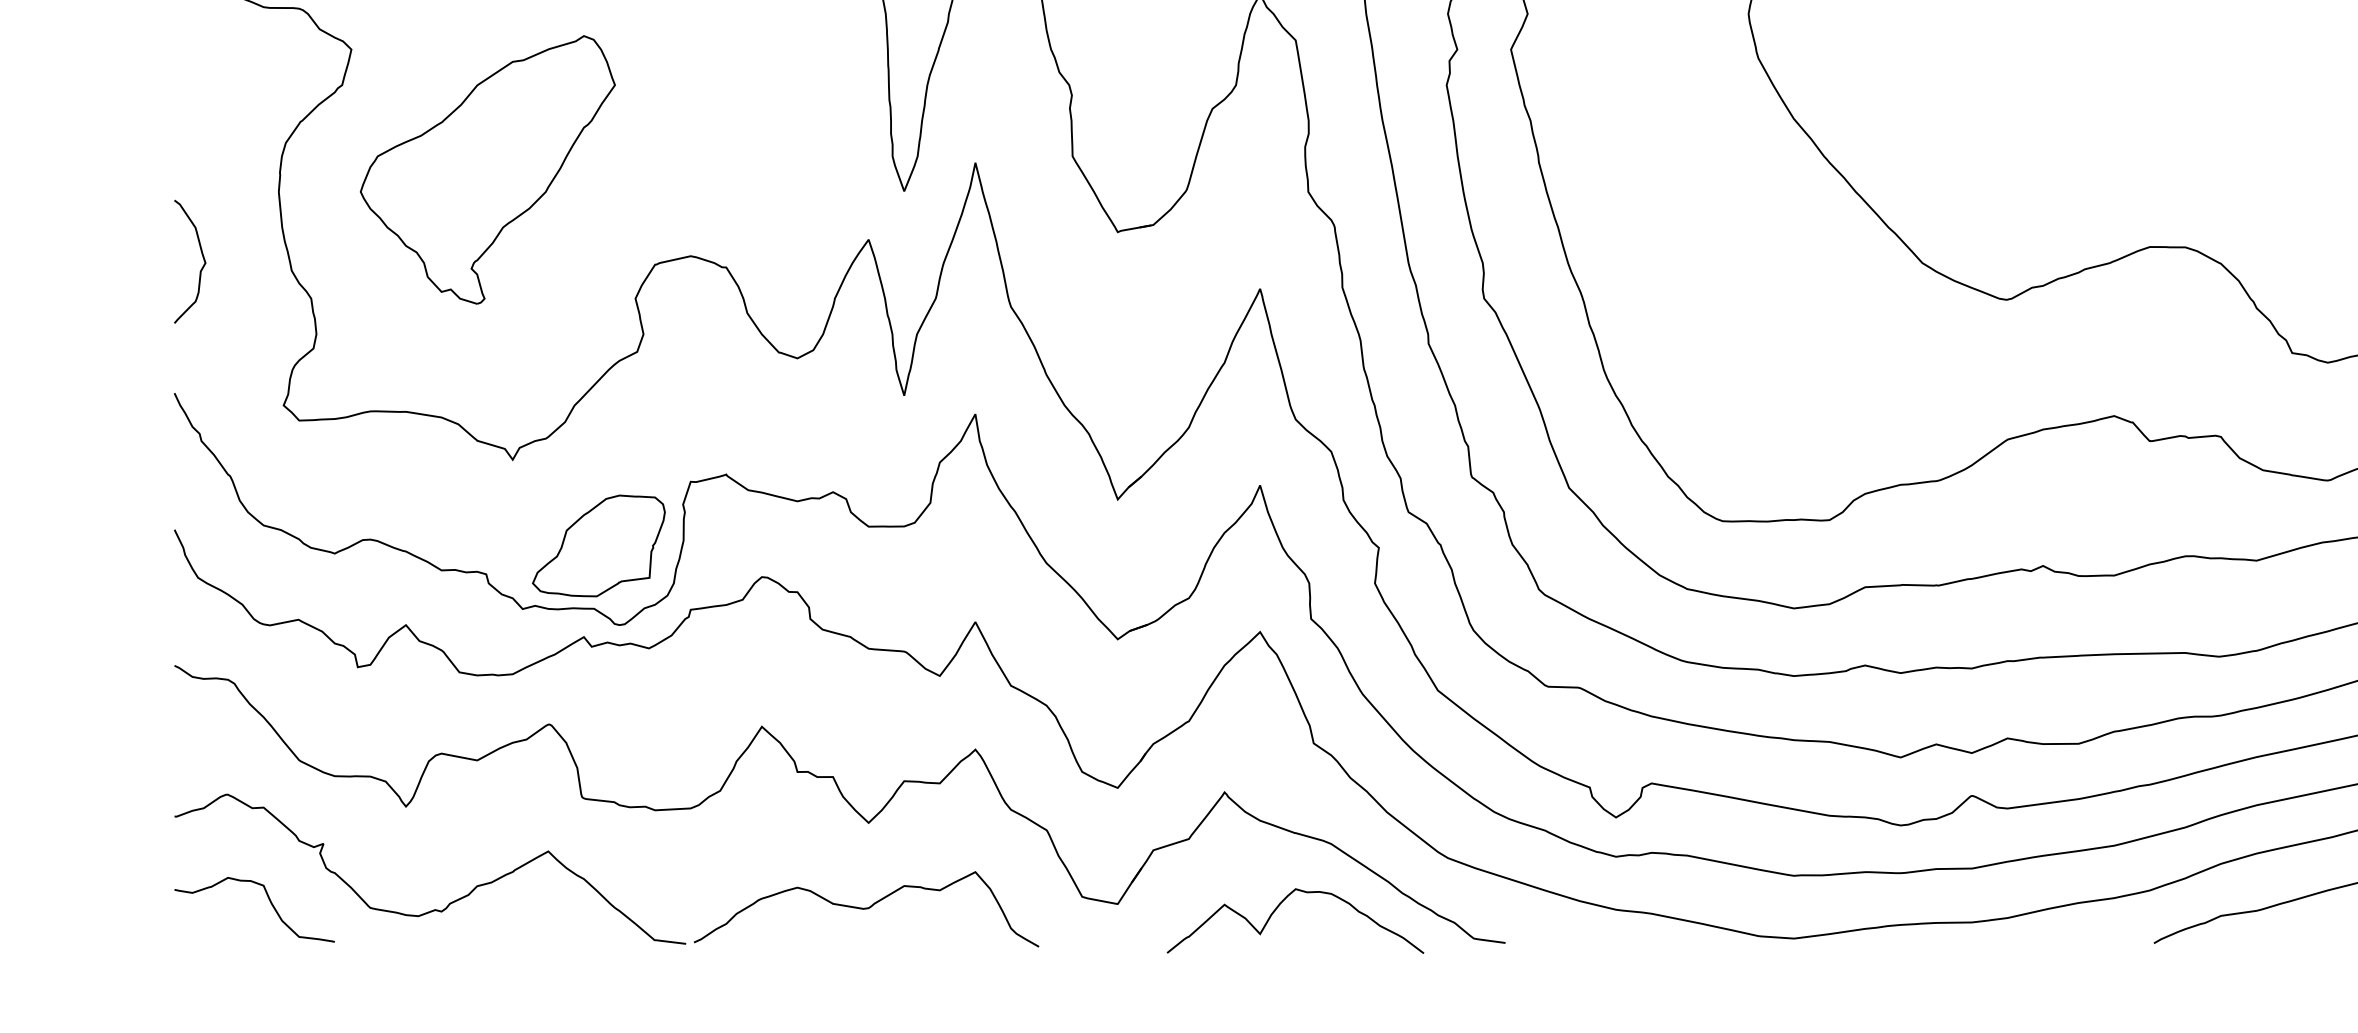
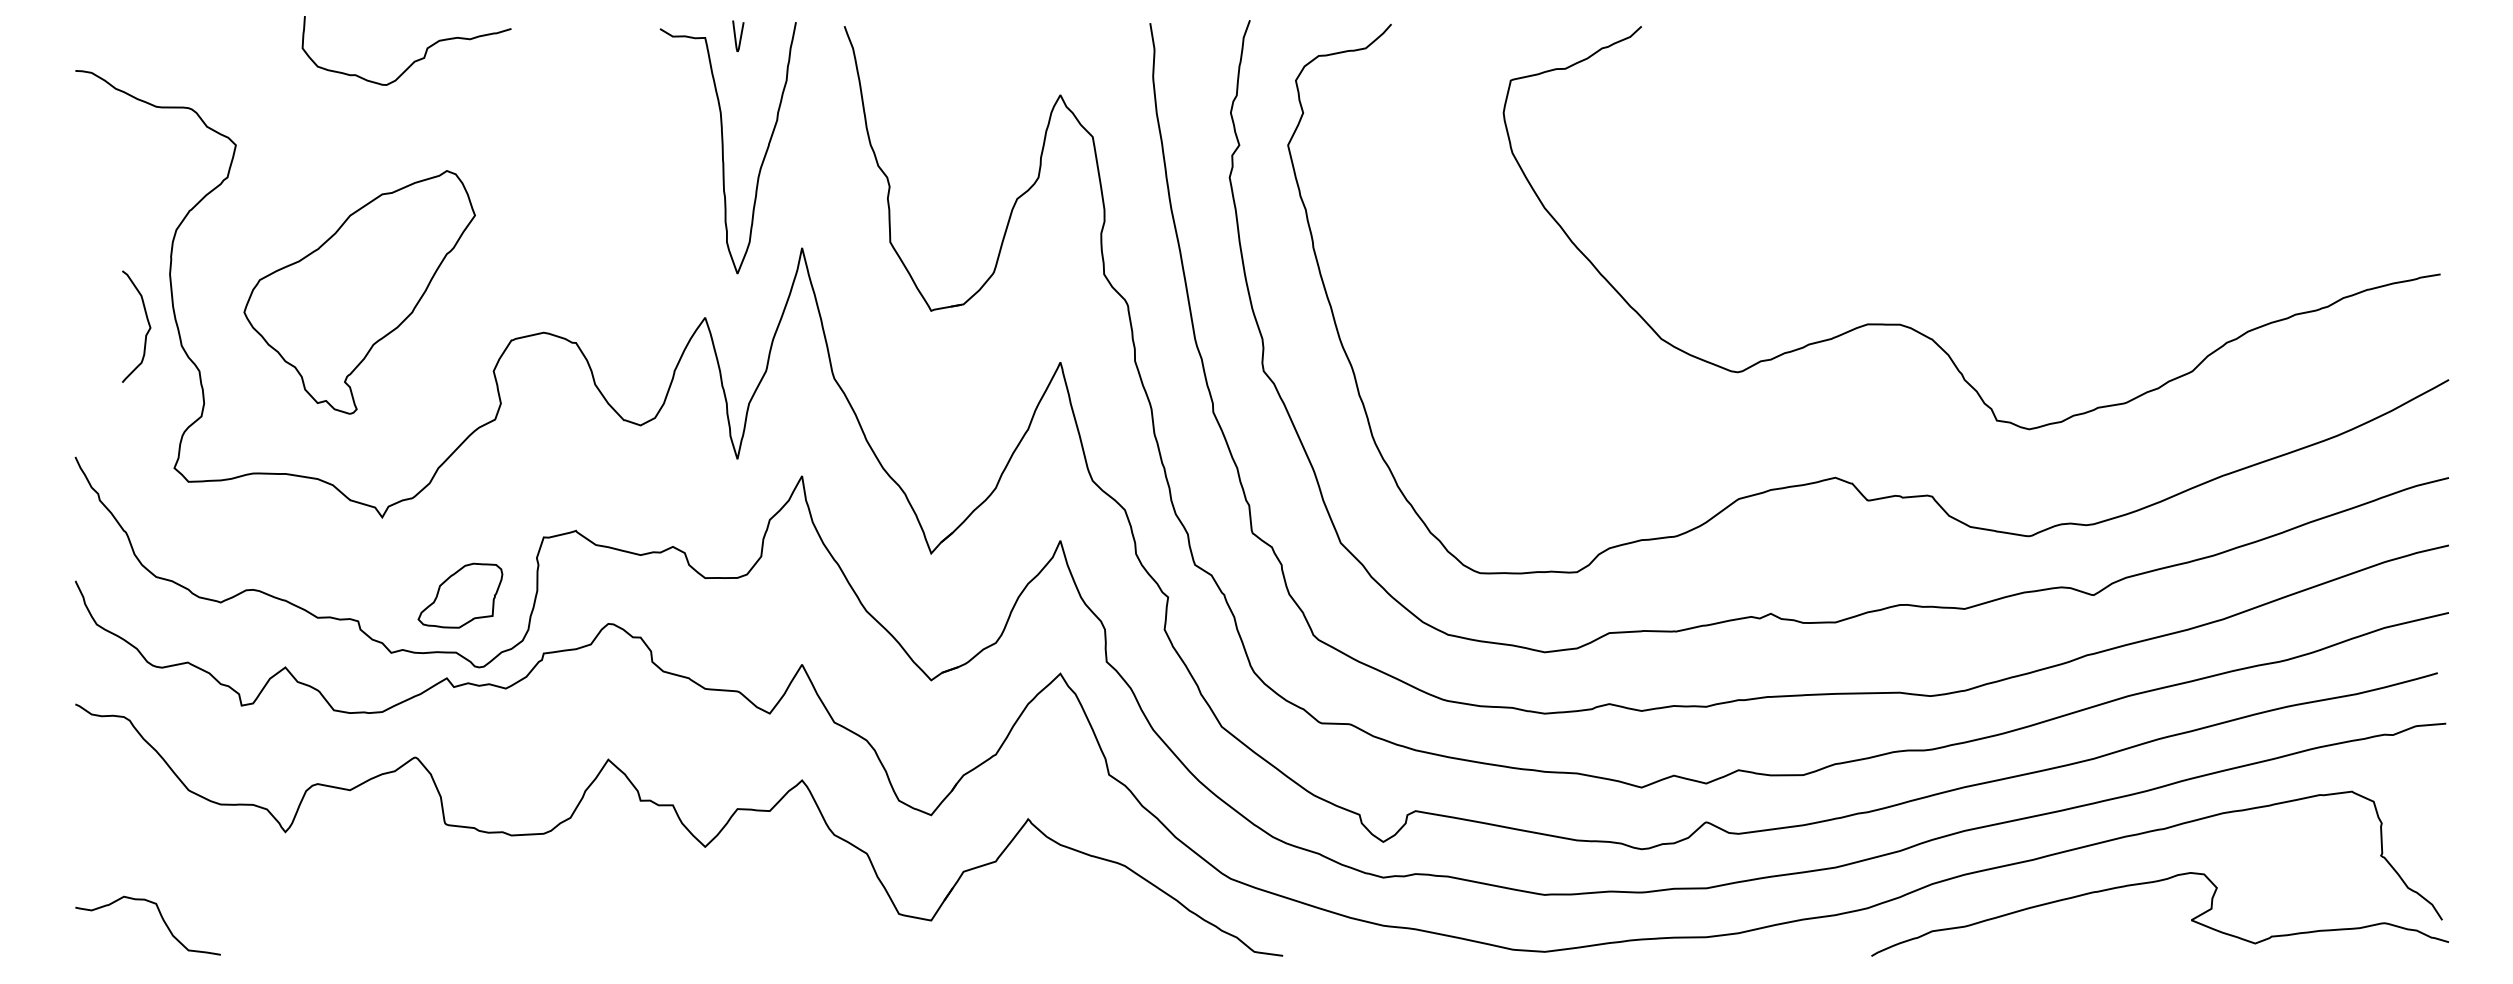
part: (487, 170) -> (359, 292), moved
curve: (201, 268) -> (146, 332), moved
part: (598, 545) -> (460, 595), size x0.7
part: (591, 884) -> (453, 902), removed
curve: (1280, 906) -> (1078, 922), removed

